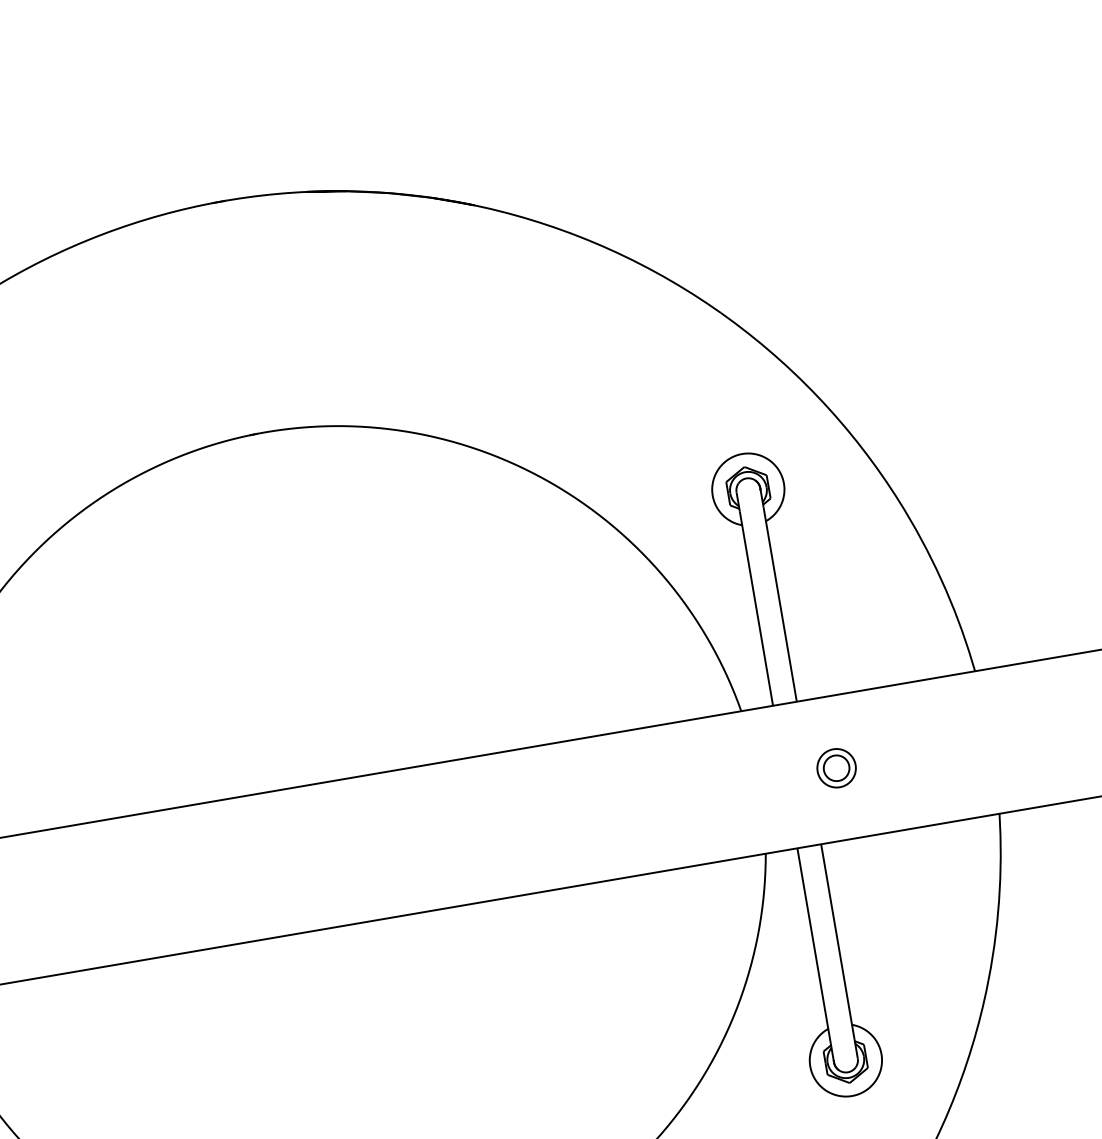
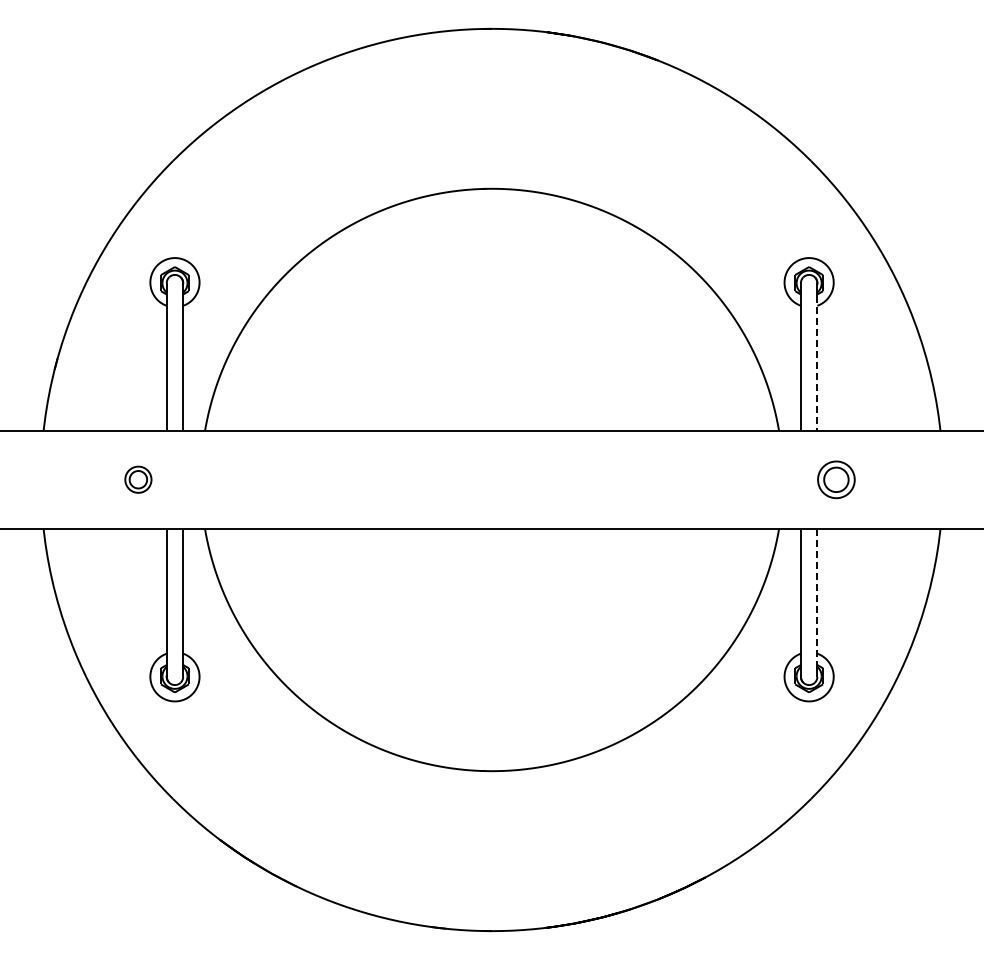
line: (780, 606) -> (817, 364), solid -> dashed
part: (836, 767) -> (836, 479), size x1.4
line: (838, 942) -> (817, 596), solid -> dashed

